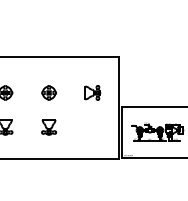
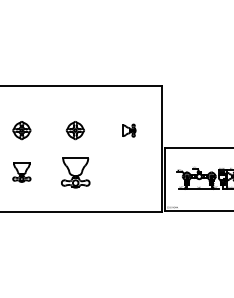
part: (93, 92) -> (129, 130), size x0.7
part: (48, 127) -> (74, 172), size x1.6

